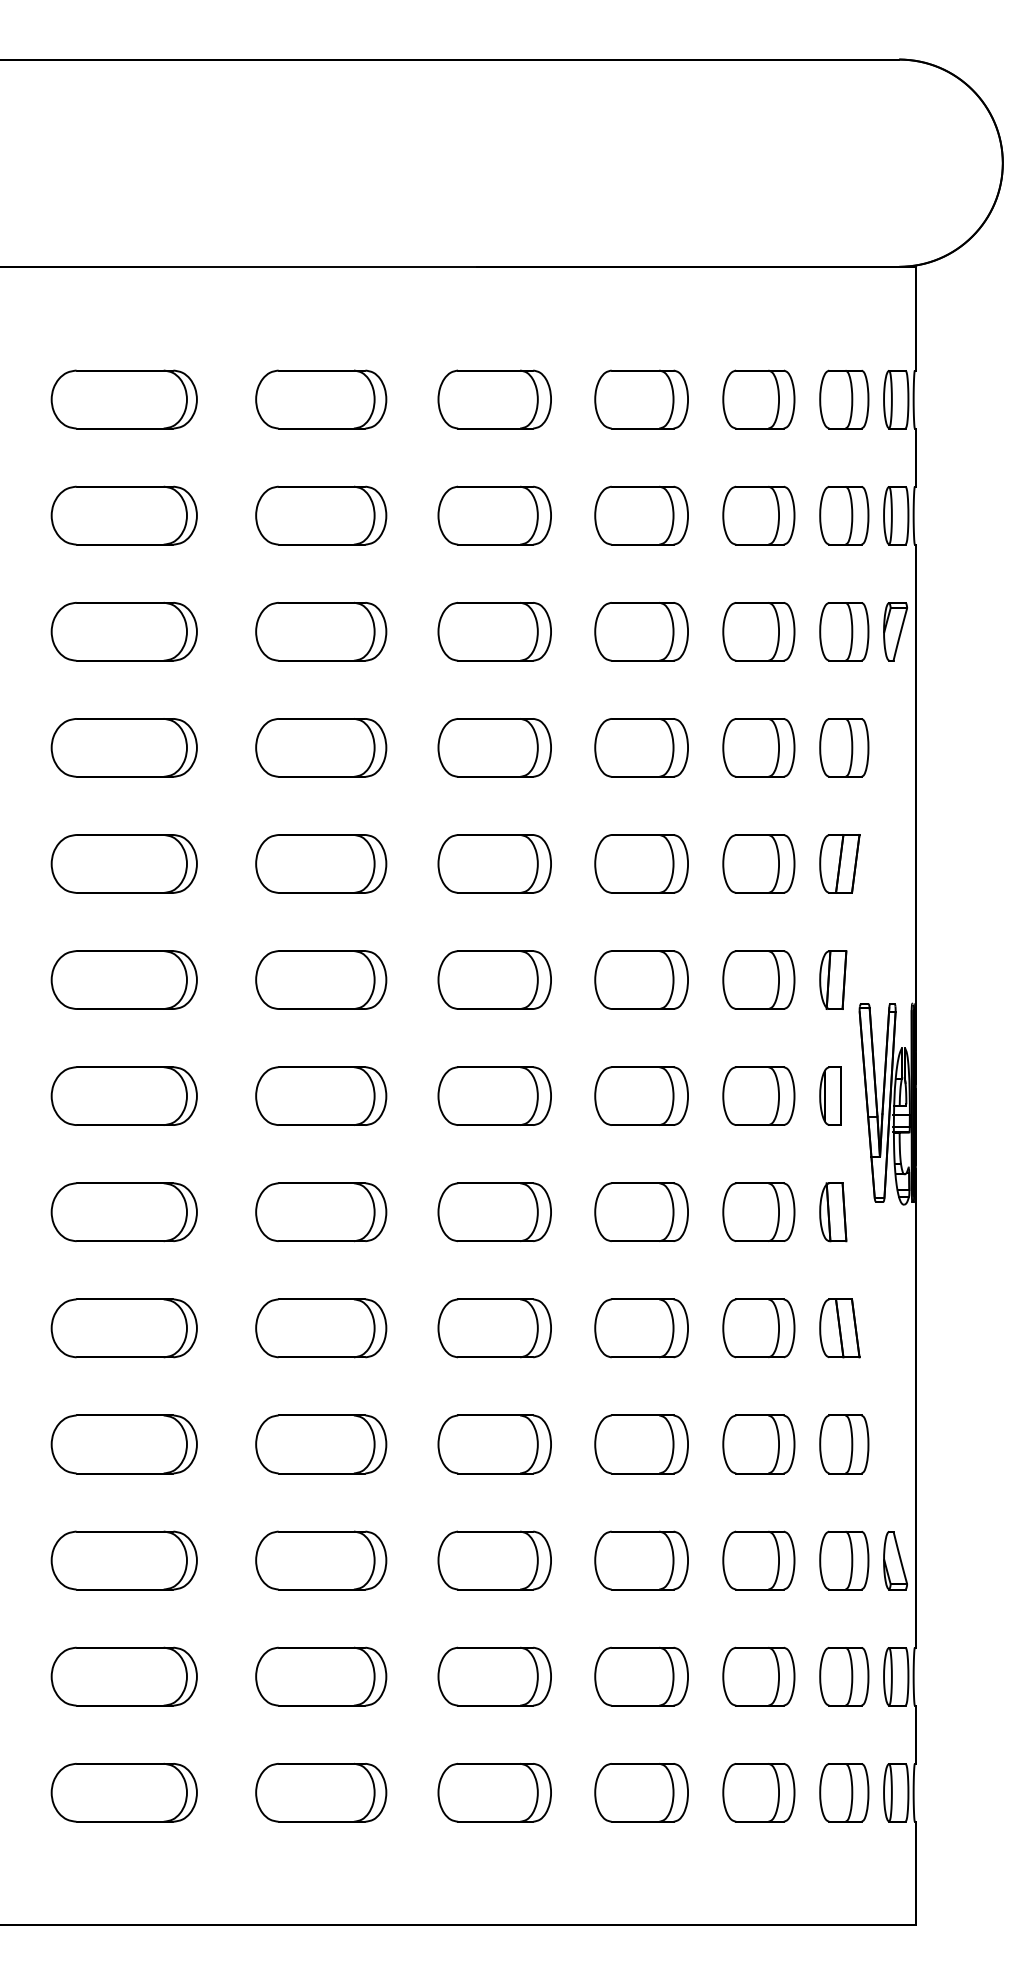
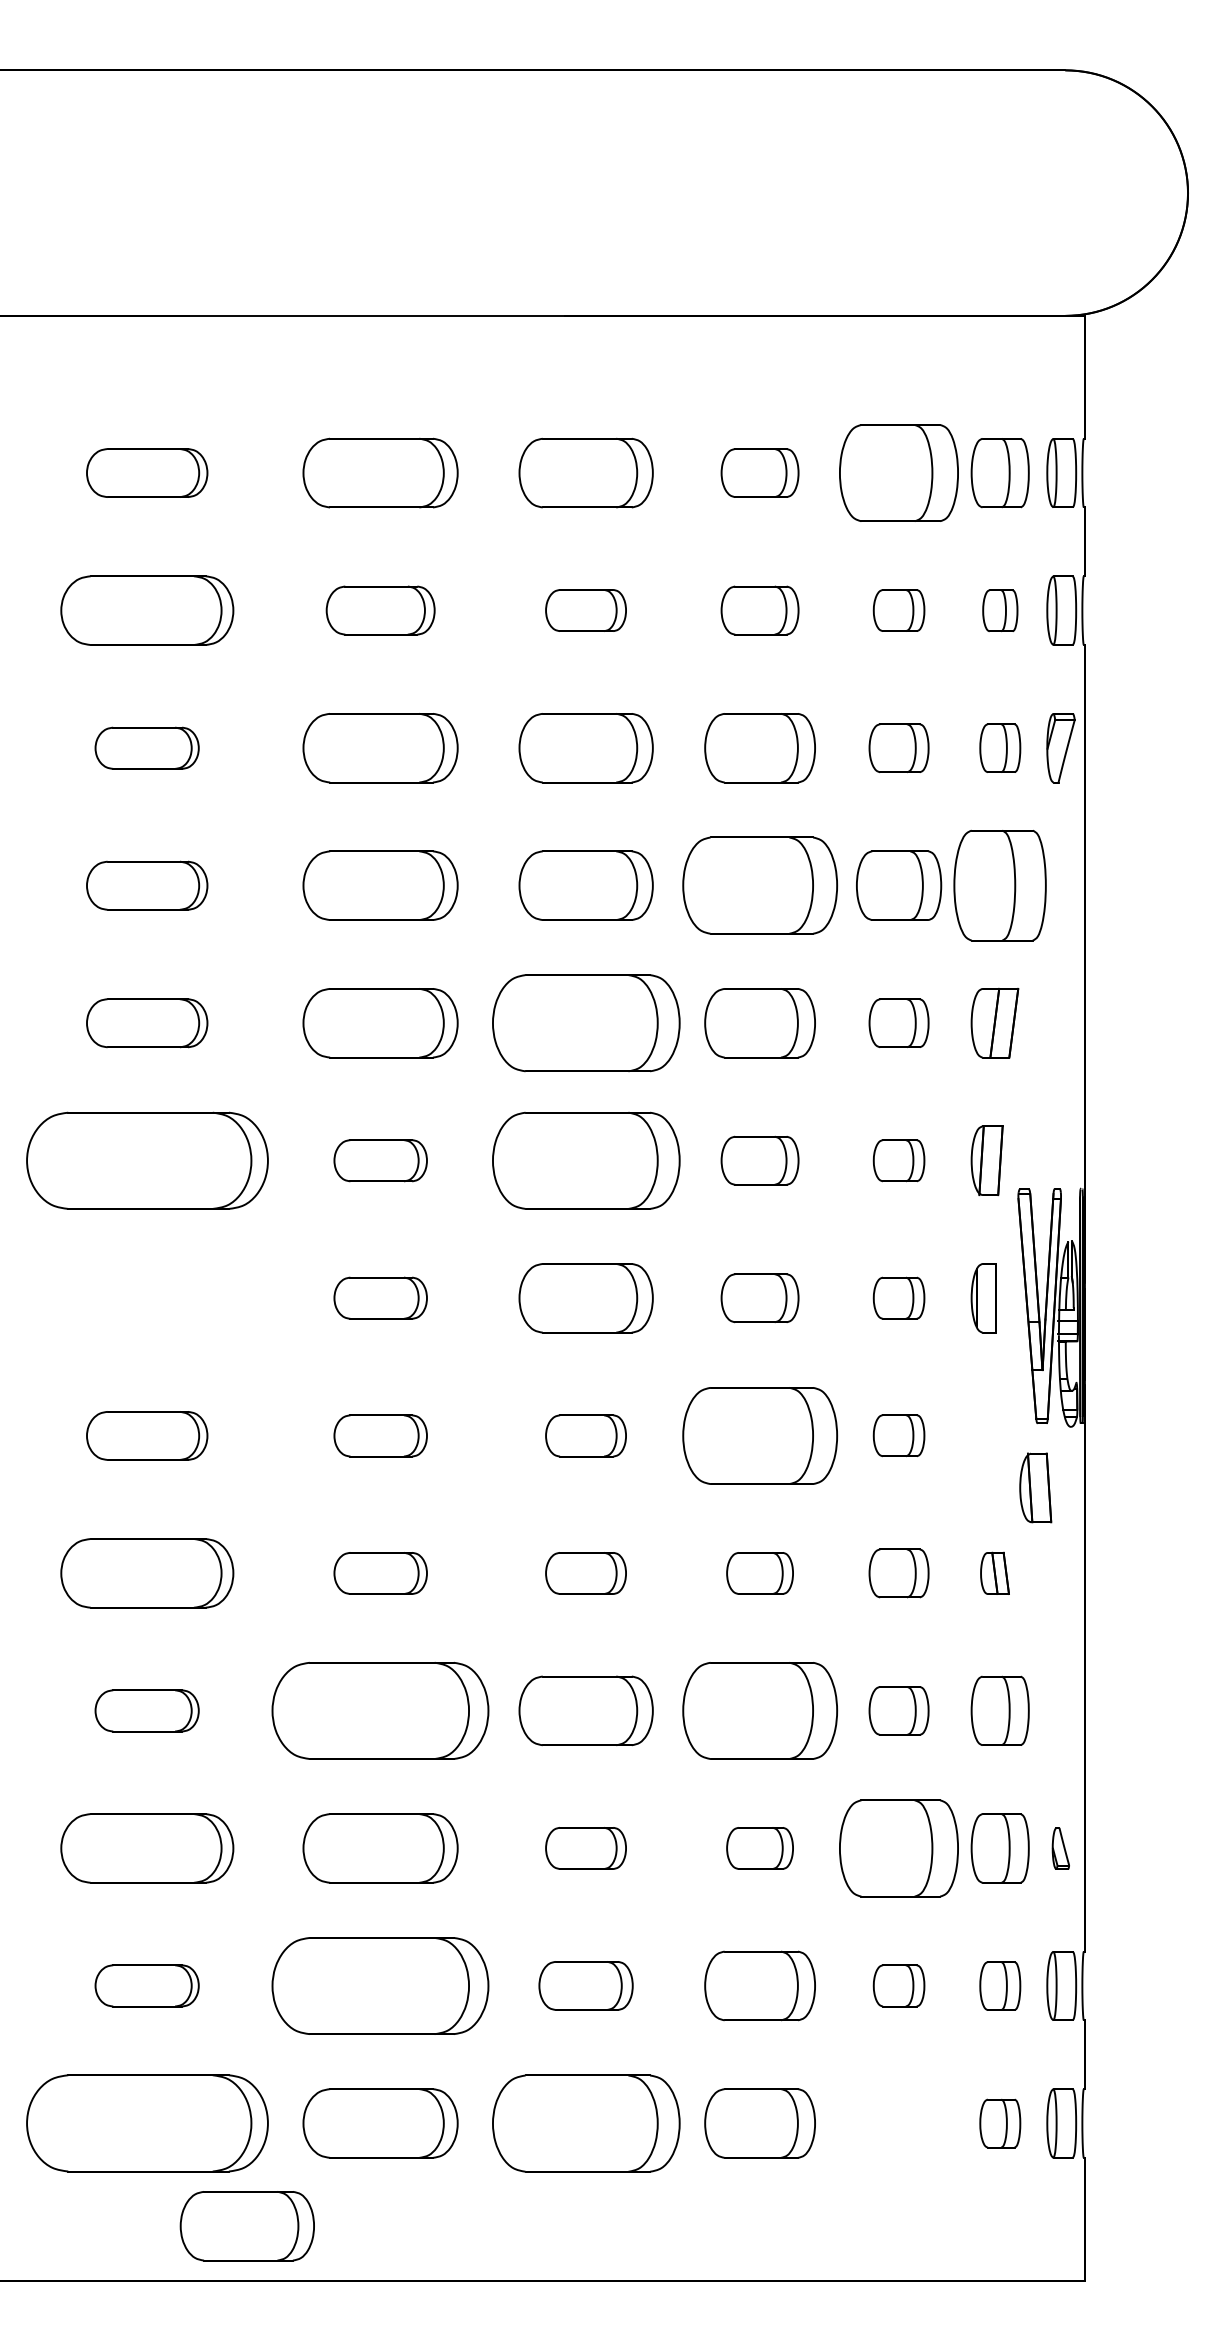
part: (123, 399) -> (146, 473), size x0.7
part: (641, 399) -> (759, 473), size x0.7
part: (758, 399) -> (898, 473), size x1.4
part: (321, 515) -> (380, 610), size x0.7
part: (494, 515) -> (585, 610), size x0.6
part: (641, 515) -> (759, 610), size x0.7
part: (758, 515) -> (898, 610), size x0.6
part: (844, 515) -> (1000, 610), size x0.6
part: (123, 631) -> (146, 747), size x0.6
part: (758, 631) -> (898, 747), size x0.7
part: (844, 631) -> (1000, 747), size x0.7
part: (123, 747) -> (146, 885), size x0.7
part: (641, 747) -> (759, 885), size x1.4
part: (844, 747) -> (1000, 885), size x1.6
part: (123, 863) -> (146, 1022), size x0.7
part: (494, 863) -> (585, 1022), size x1.4
part: (758, 863) -> (898, 1022), size x0.7
part: (123, 979) -> (146, 1160), size x1.4
part: (321, 979) -> (380, 1160), size x0.6
part: (494, 979) -> (585, 1160), size x1.4
part: (641, 979) -> (759, 1160), size x0.7
part: (758, 979) -> (898, 1160), size x0.6
part: (123, 1095) -> (146, 1297), removed
part: (321, 1095) -> (380, 1297), size x0.6
part: (641, 1095) -> (759, 1297), size x0.7
part: (758, 1095) -> (898, 1297), size x0.6
part: (641, 1211) -> (759, 1434), size x1.4
part: (758, 1211) -> (898, 1434), size x0.6
part: (123, 1212) -> (146, 1436), size x0.7
part: (321, 1212) -> (380, 1436), size x0.6
part: (494, 1212) -> (585, 1436), size x0.6
part: (833, 1212) -> (1035, 1488), moved
part: (321, 1328) -> (380, 1573), size x0.6
part: (494, 1328) -> (585, 1573), size x0.6
part: (641, 1328) -> (759, 1573), size x0.6
part: (758, 1328) -> (898, 1573), size x0.7
part: (839, 1328) -> (994, 1573), size x0.6
part: (123, 1444) -> (146, 1710), size x0.6
part: (321, 1444) -> (380, 1710), size x1.4
part: (641, 1444) -> (759, 1710), size x1.4
part: (758, 1444) -> (898, 1710), size x0.7
part: (494, 1560) -> (585, 1848), size x0.6
part: (641, 1560) -> (759, 1848), size x0.6
part: (758, 1560) -> (898, 1848), size x1.4
part: (895, 1560) -> (1060, 1848), size x0.6
part: (123, 1676) -> (146, 1985), size x0.6
part: (321, 1676) -> (380, 1985), size x1.4
part: (494, 1676) -> (585, 1985), size x0.7
part: (758, 1676) -> (898, 1985), size x0.6
part: (844, 1676) -> (1000, 1985), size x0.7
part: (123, 1792) -> (146, 2123), size x1.4
part: (494, 1792) -> (585, 2123), size x1.4
part: (758, 1792) -> (898, 2123), removed
part: (844, 1792) -> (1000, 2123), size x0.7
part: (208, 1879) -> (247, 2226), added

